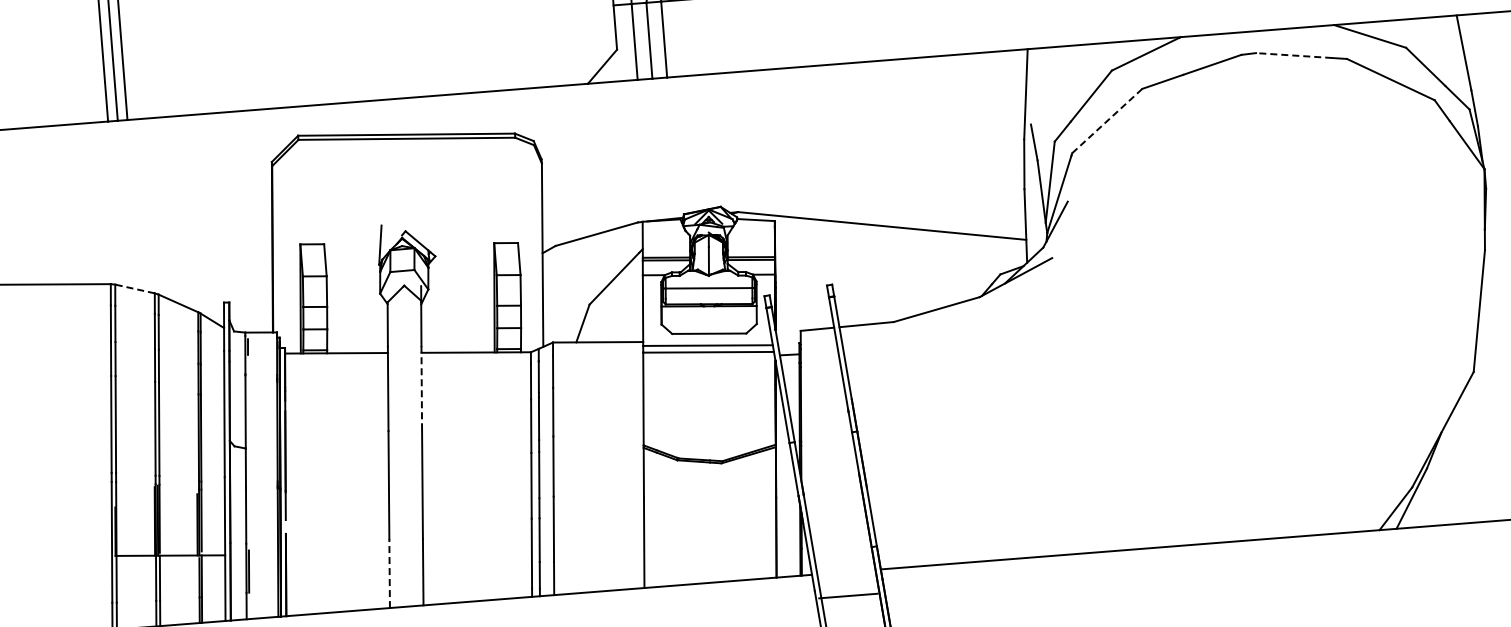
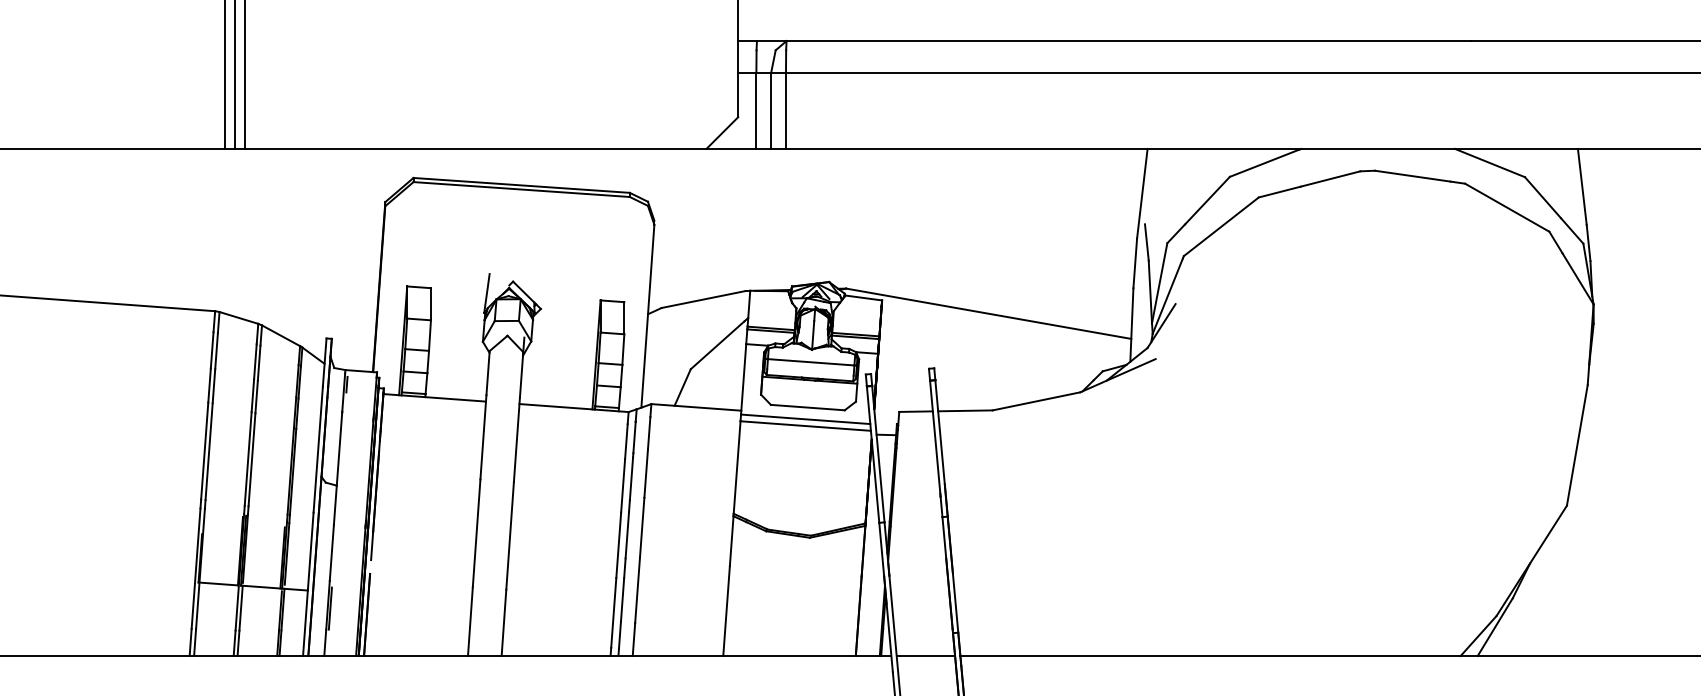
line: (1293, 55) -> (1412, 176), dashed -> solid
line: (1107, 120) -> (1221, 226), dashed -> solid
line: (134, 288) -> (238, 317), dashed -> solid
line: (421, 389) -> (516, 440), dashed -> solid
line: (389, 573) -> (470, 621), dashed -> solid
line: (847, 596) -> (925, 656), moved

